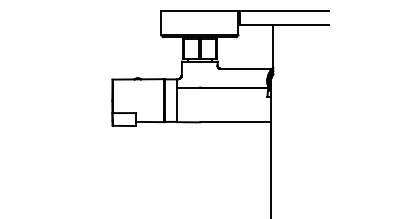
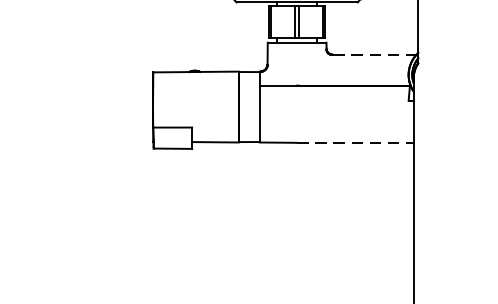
line: (247, 68) -> (375, 54), solid -> dashed
line: (235, 122) -> (355, 143), solid -> dashed

